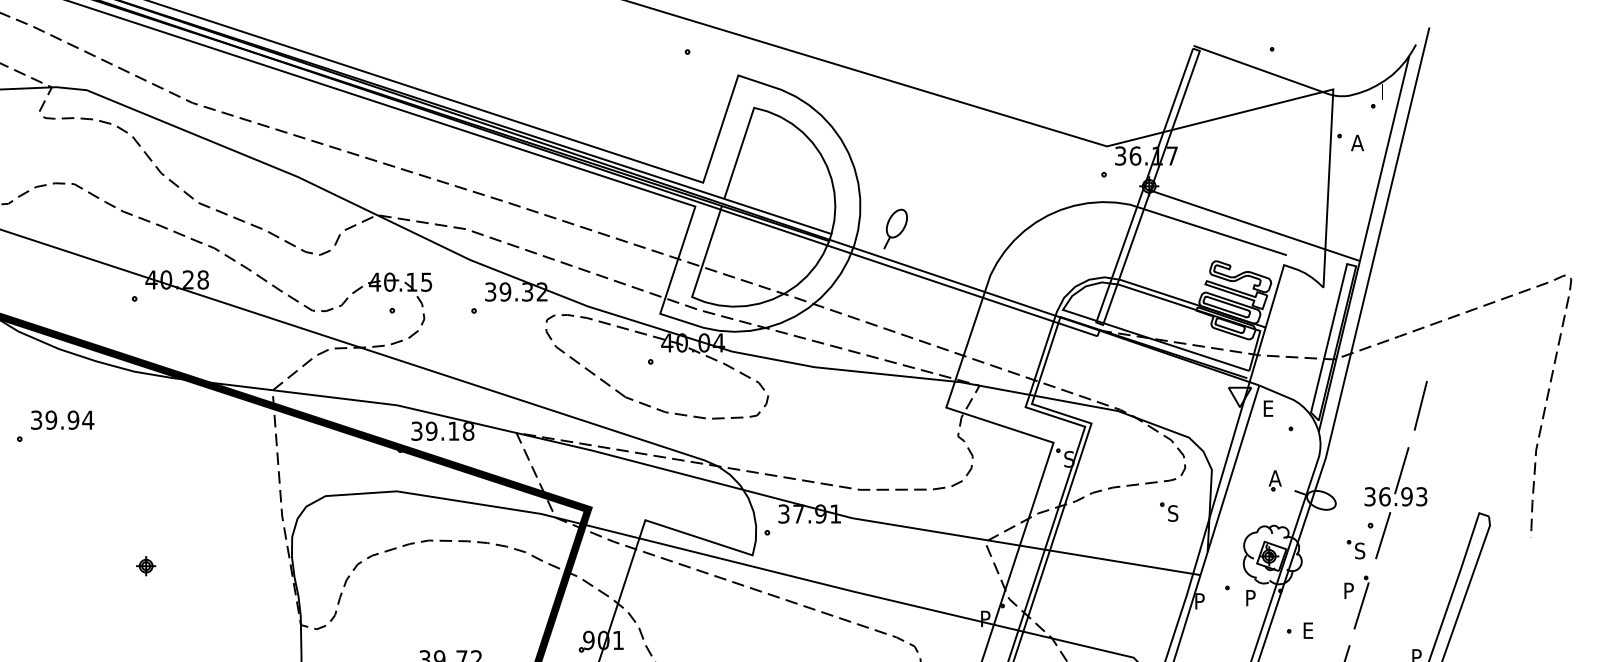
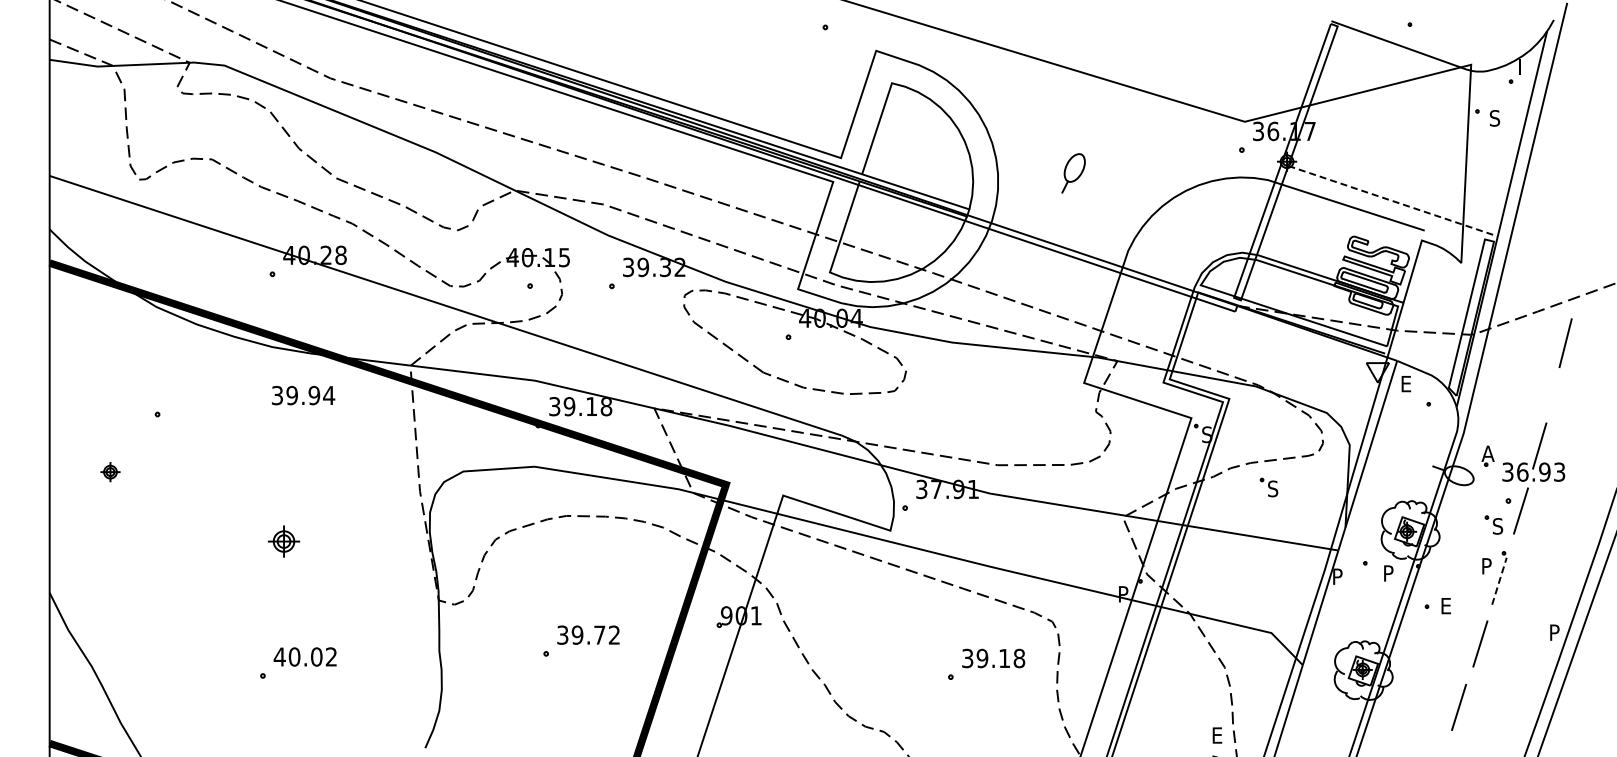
text: (1356, 143) -> (1494, 118), A -> S
line: (1255, 226) -> (1393, 201), solid -> dashed
part: (895, 229) -> (1073, 173), moved
line: (1420, 405) -> (1565, 342), moved
text: (62, 420) -> (303, 395), moved
part: (1274, 480) -> (1487, 455), moved
part: (1168, 512) -> (1268, 487), moved
part: (145, 566) -> (283, 541), size x1.6
line: (1361, 606) -> (1499, 581), solid -> dashed

